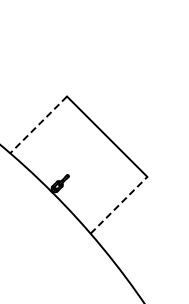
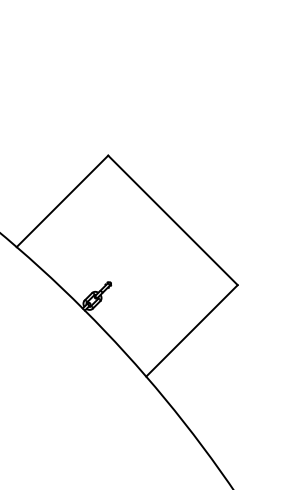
line: (38, 125) -> (62, 202), dashed -> solid
line: (119, 204) -> (192, 329), dashed -> solid

